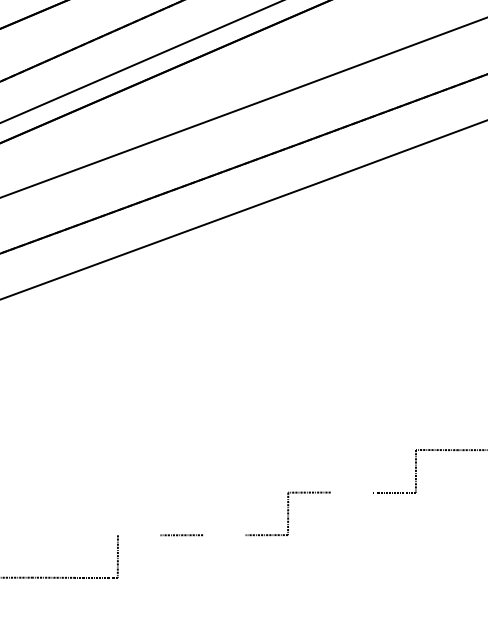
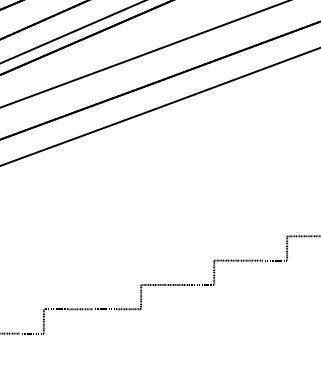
line: (351, 491) -> (177, 284), added
line: (138, 535) -> (55, 309), added
line: (224, 535) -> (104, 309), added

